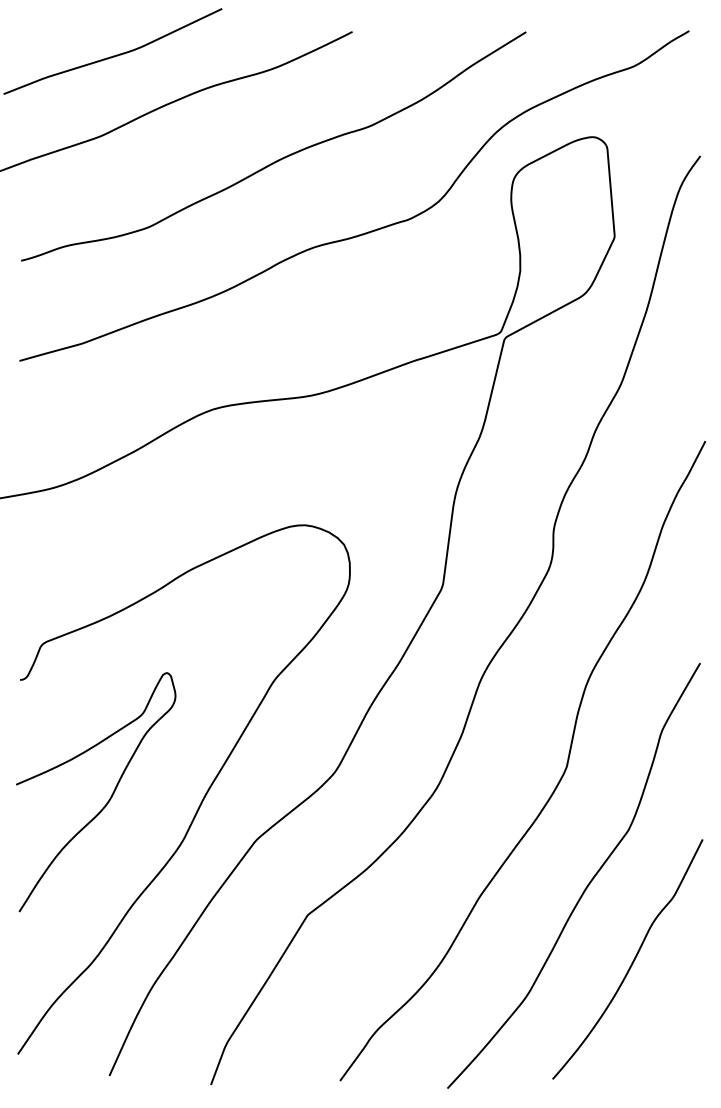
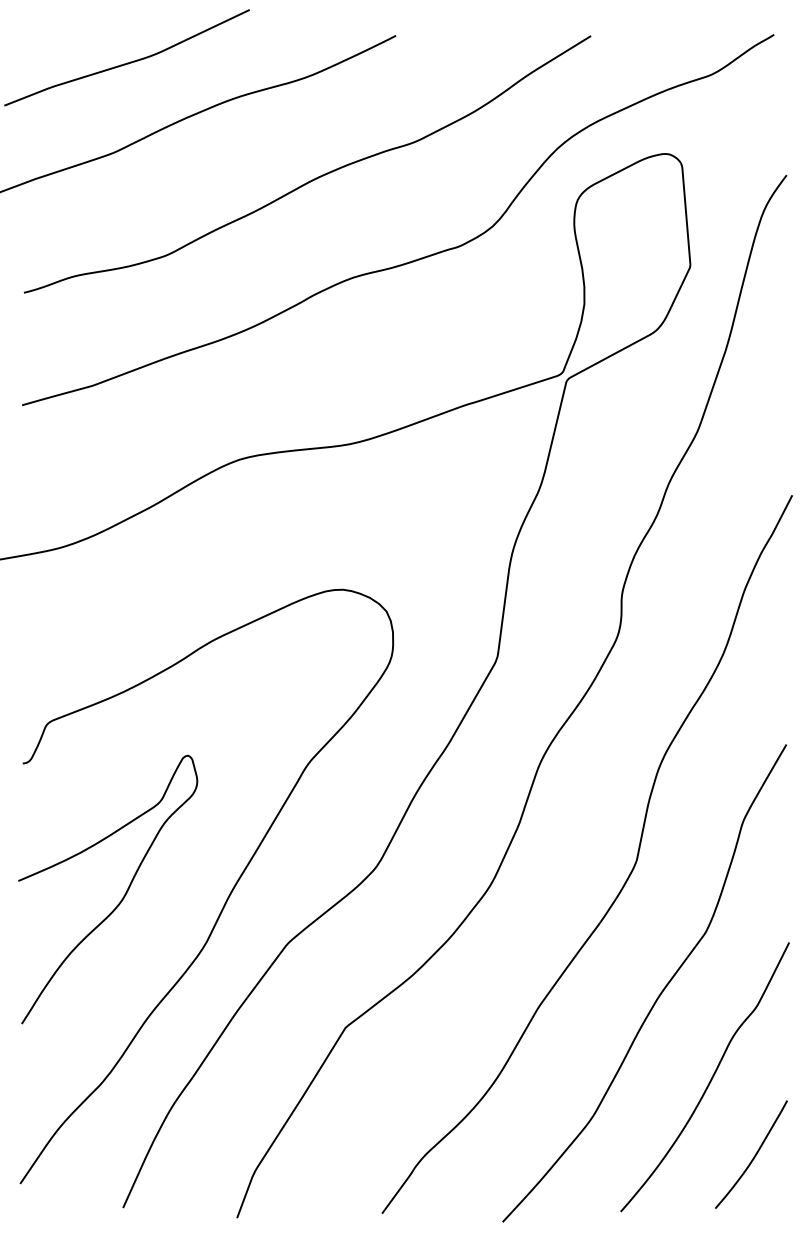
curve: (670, 1030) -> (753, 1157), added

